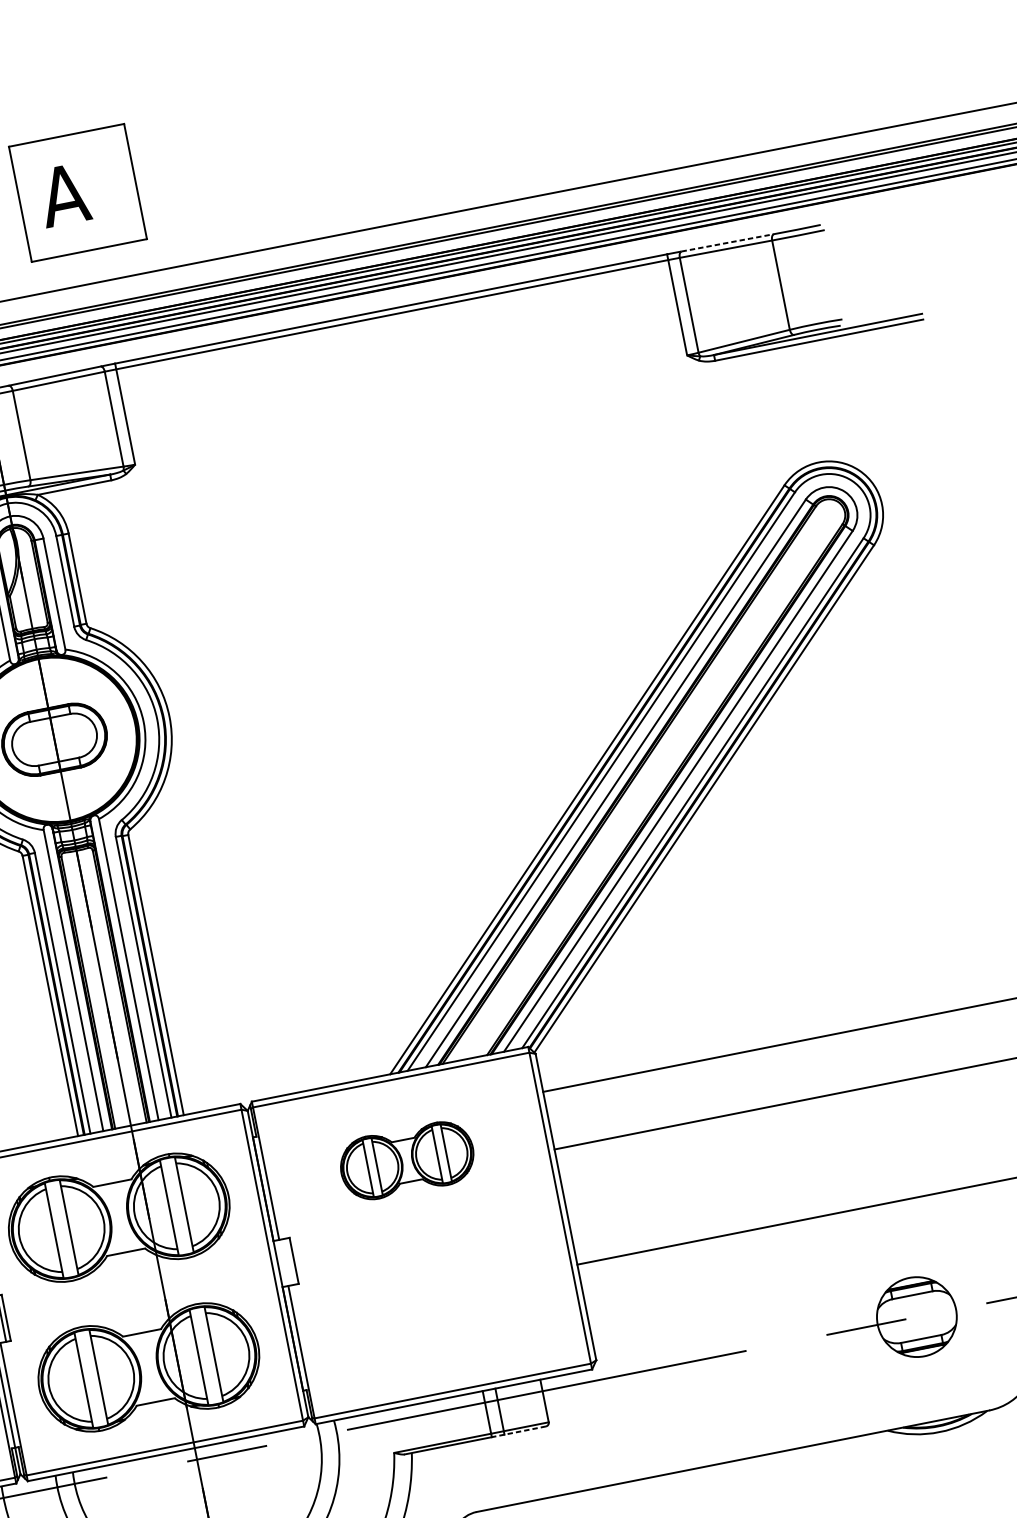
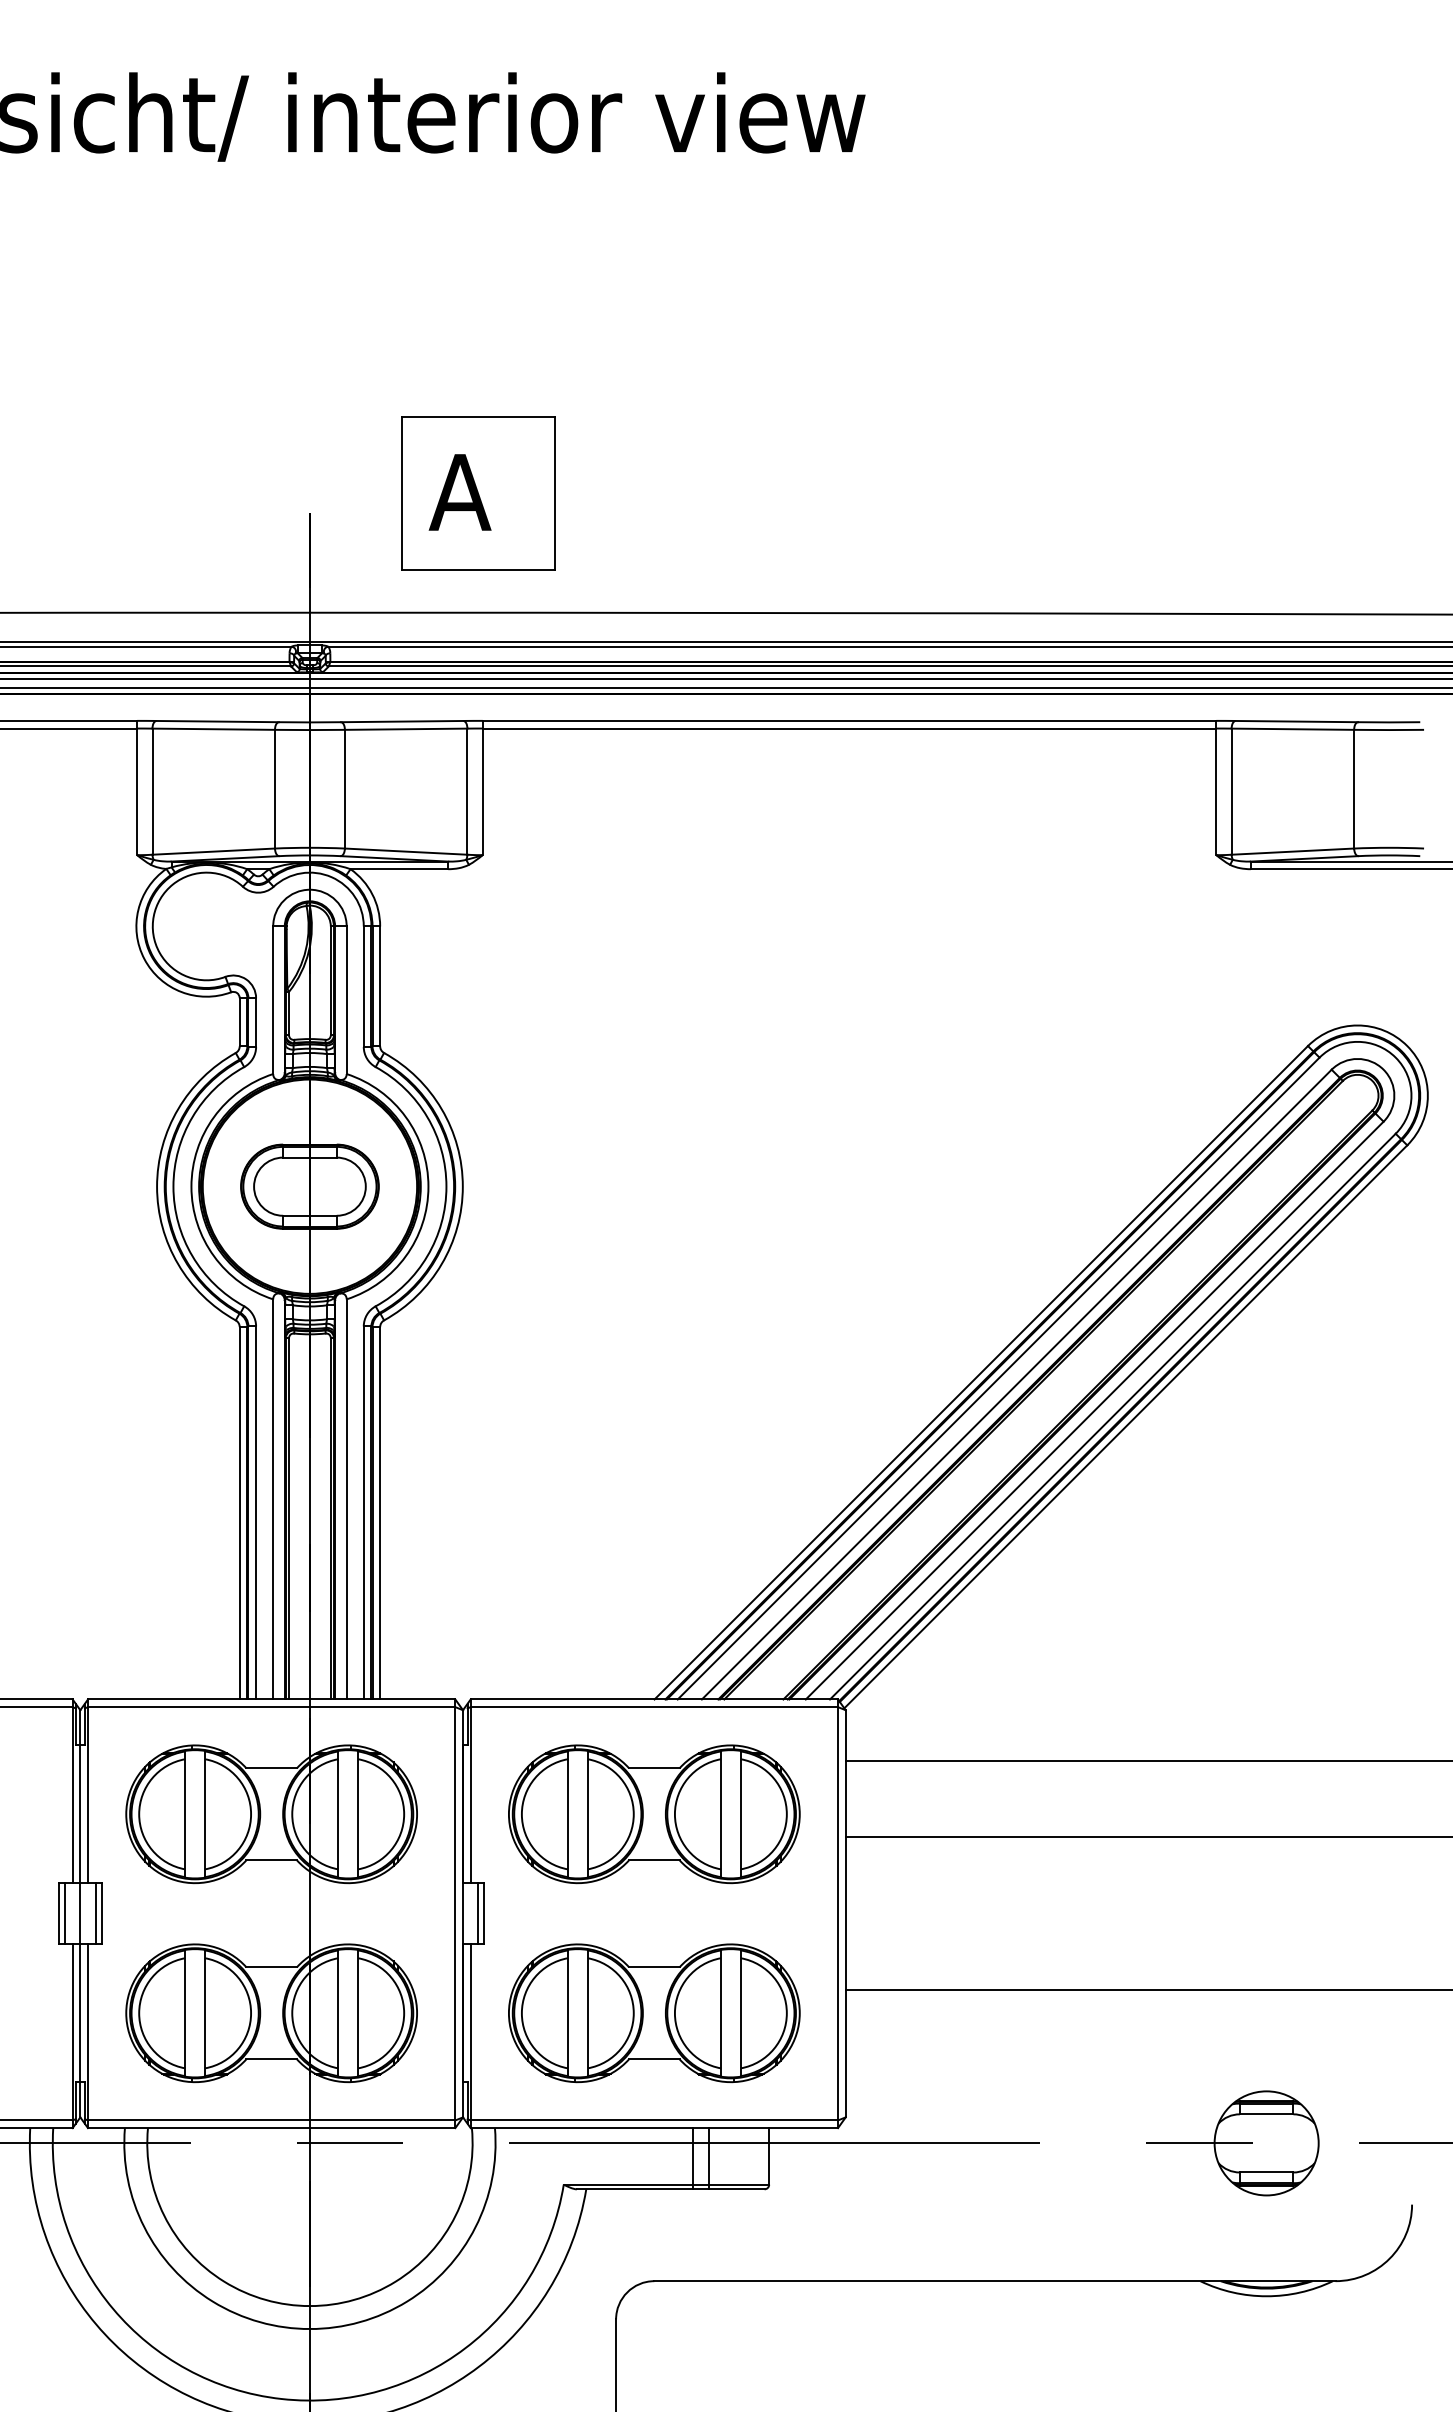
line: (728, 242) -> (1297, 721), dashed -> solid
part: (407, 1160) -> (654, 1814), size x1.67
line: (289, 1261) -> (478, 1913), added
part: (436, 1310) -> (654, 2013), added
line: (518, 1431) -> (728, 2189), dashed -> solid

